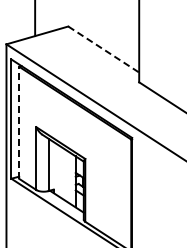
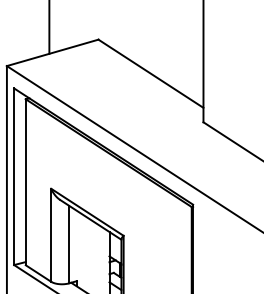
line: (104, 49) -> (152, 73), dashed -> solid
line: (19, 122) -> (26, 181), dashed -> solid

